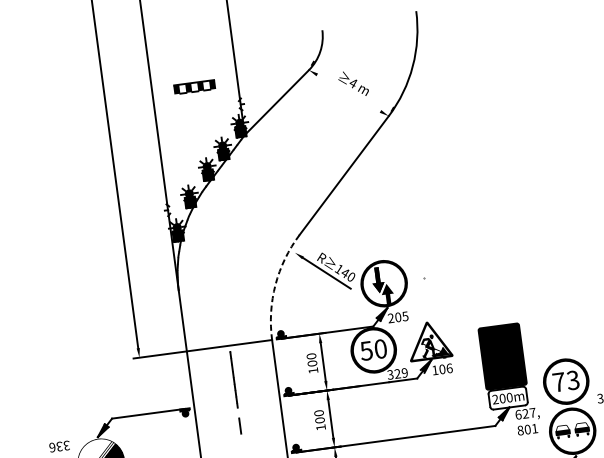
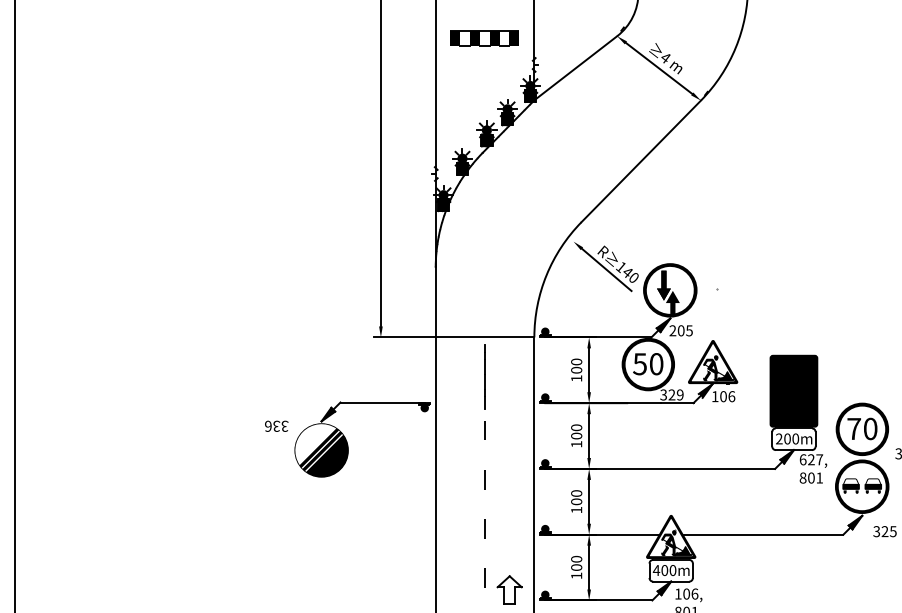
part: (194, 87) -> (484, 38), size x1.43
line: (348, 92) -> (658, 67), added
arc: (275, 285) -> (546, 275), dashed -> solid
text: (573, 380) -> (870, 429), 73 -> 70

